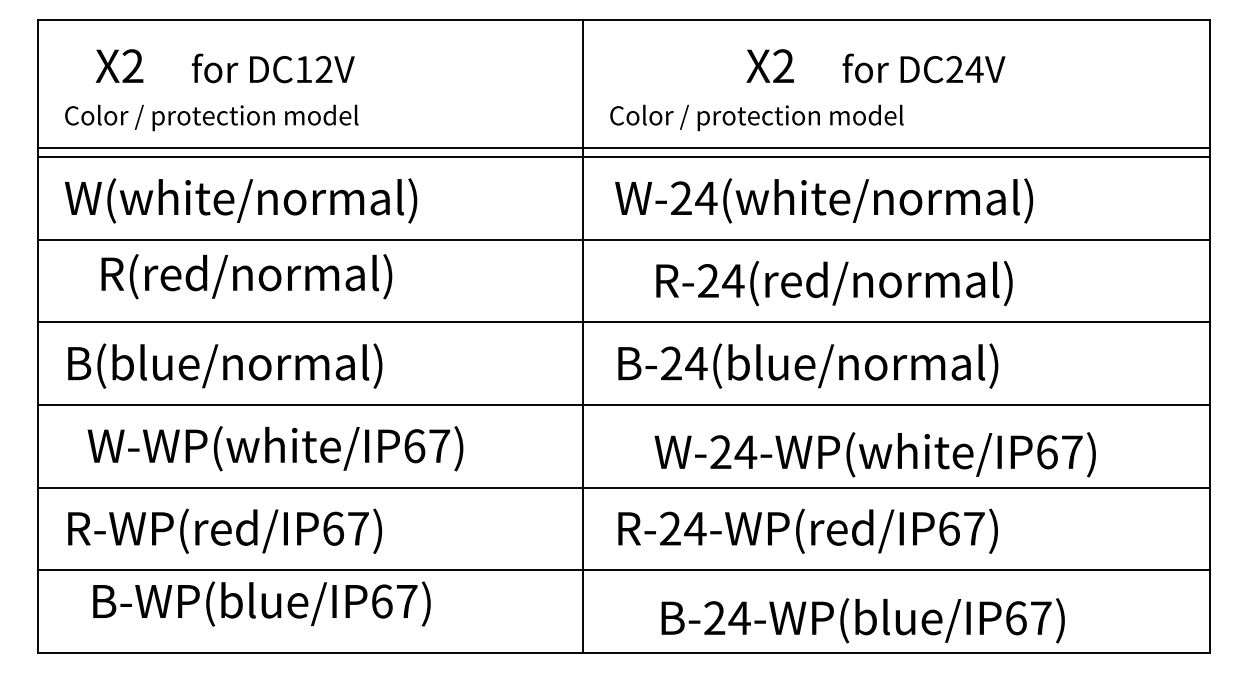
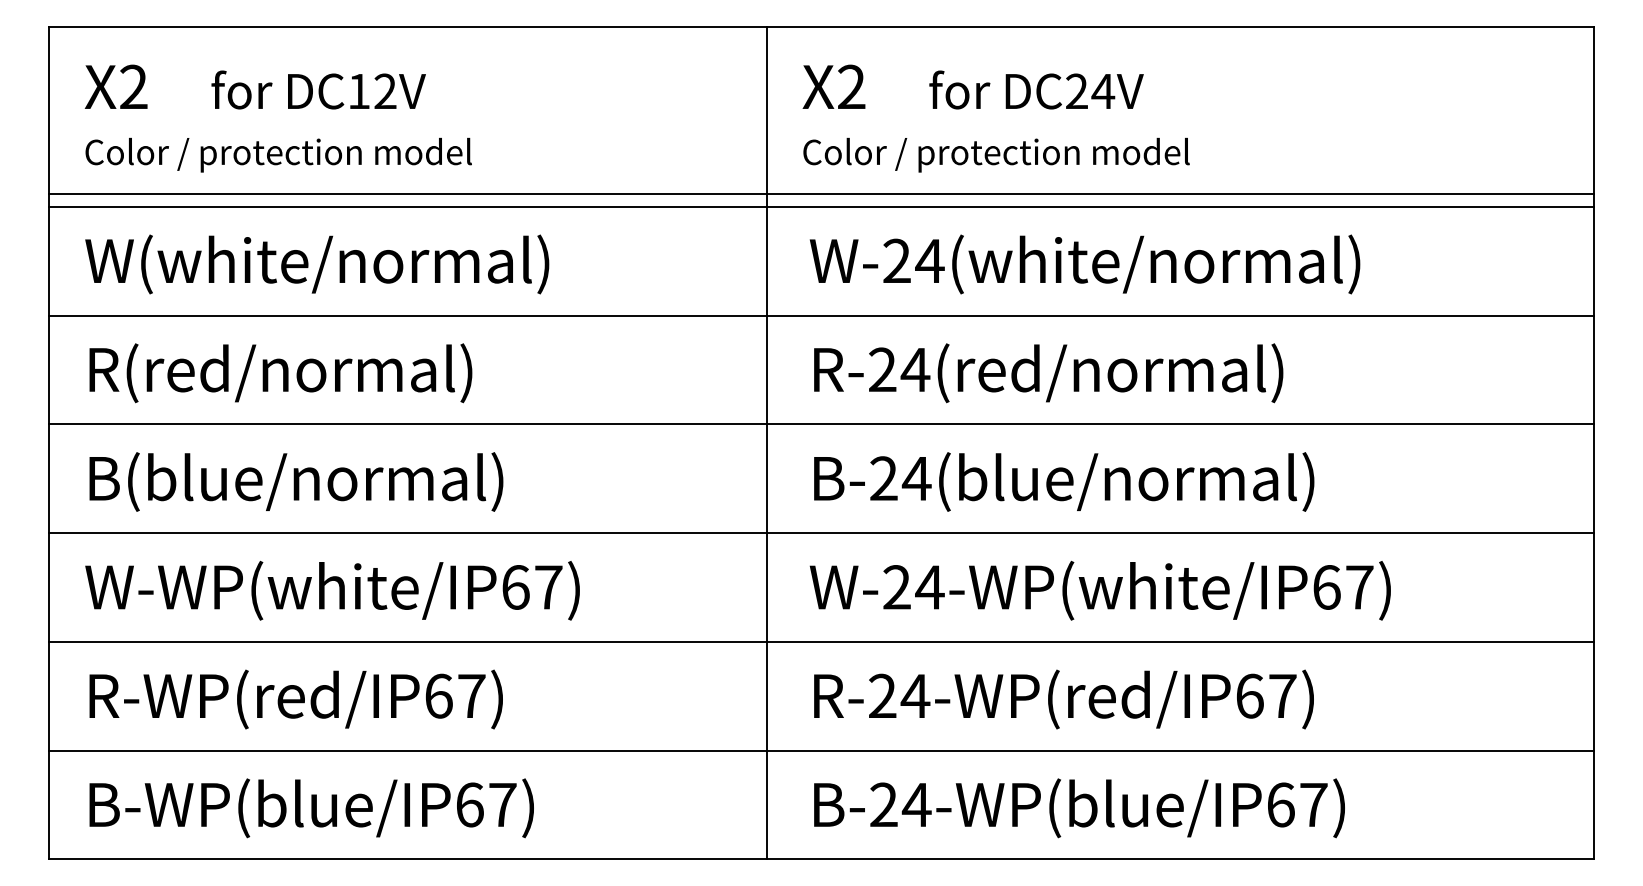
text: (224, 65) -> (254, 86), moved
text: (875, 65) -> (972, 86), moved
text: (246, 276) -> (280, 373), moved
text: (834, 283) -> (1048, 373), moved
text: (275, 448) -> (332, 590), moved
text: (874, 454) -> (1099, 590), moved
text: (261, 604) -> (311, 808), moved
text: (863, 620) -> (1079, 808), moved

